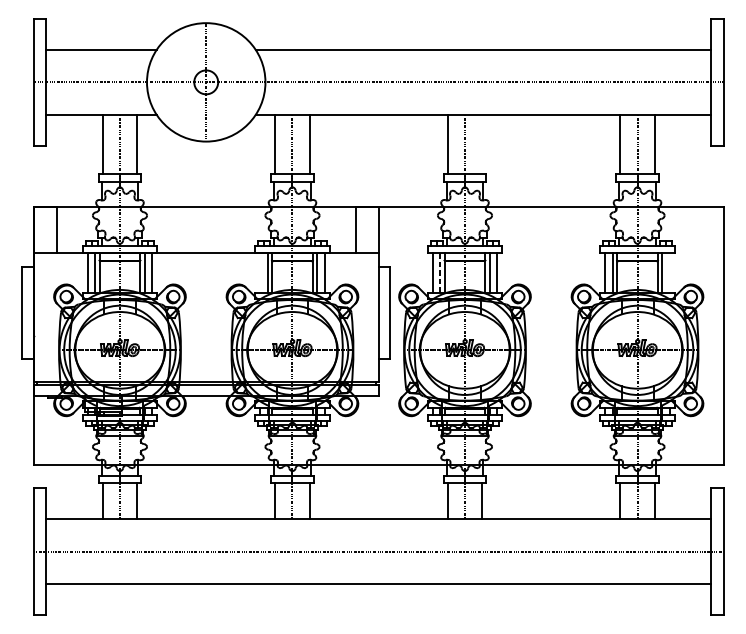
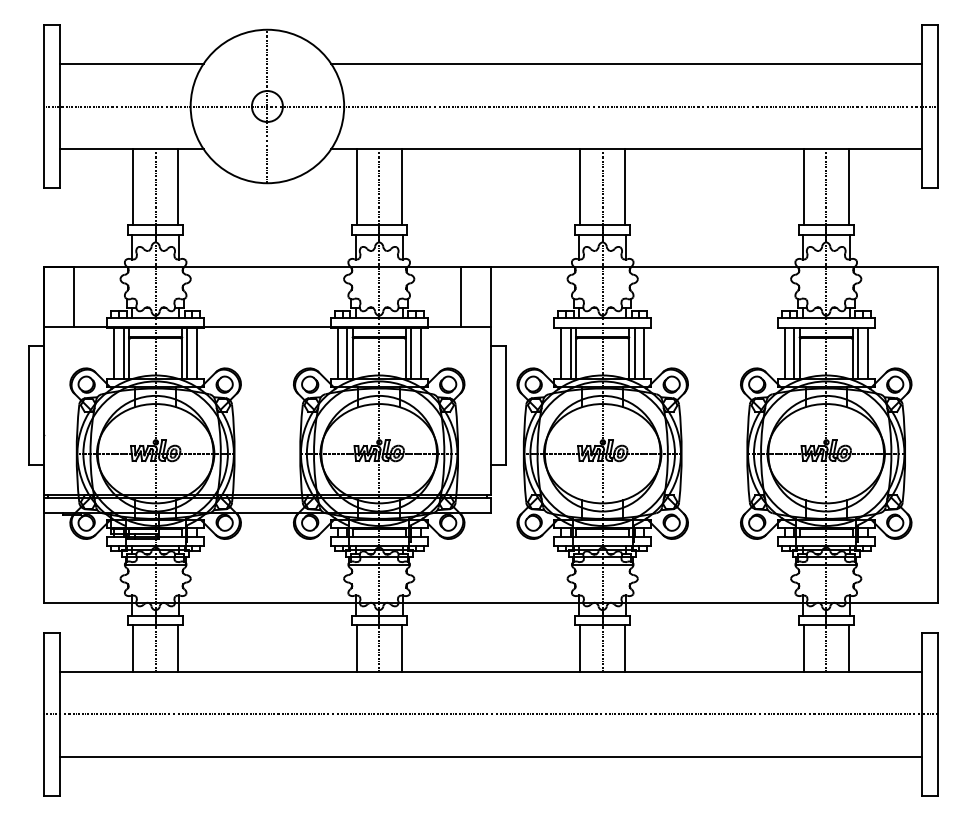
line: (482, 144) -> (625, 186), added
line: (260, 273) -> (337, 353), added
line: (440, 273) -> (570, 353), dashed -> solid
line: (669, 273) -> (867, 353), added

